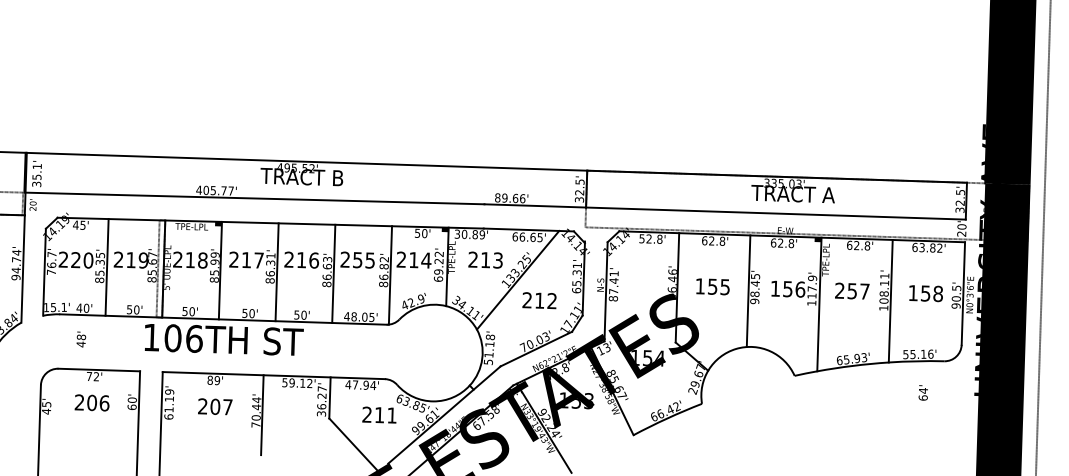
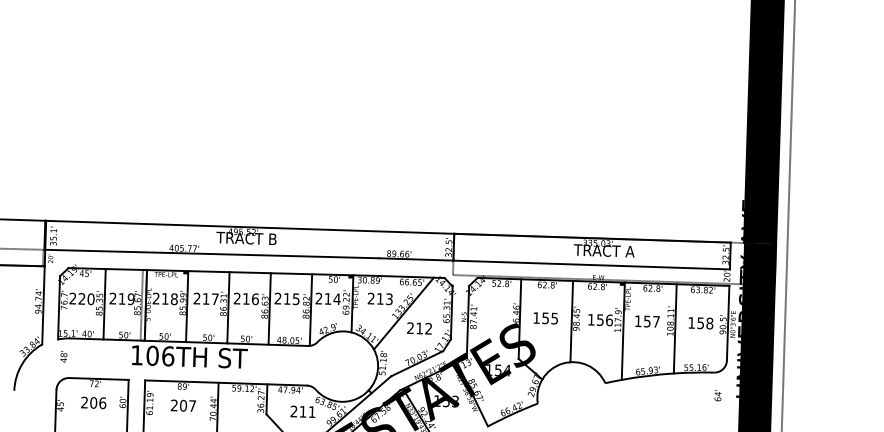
text: (356, 259) -> (286, 298), 255 -> 215
text: (838, 289) -> (637, 320), 257 -> 157
text: (80, 339) -> (63, 356), moved
text: (922, 392) -> (717, 395), moved

